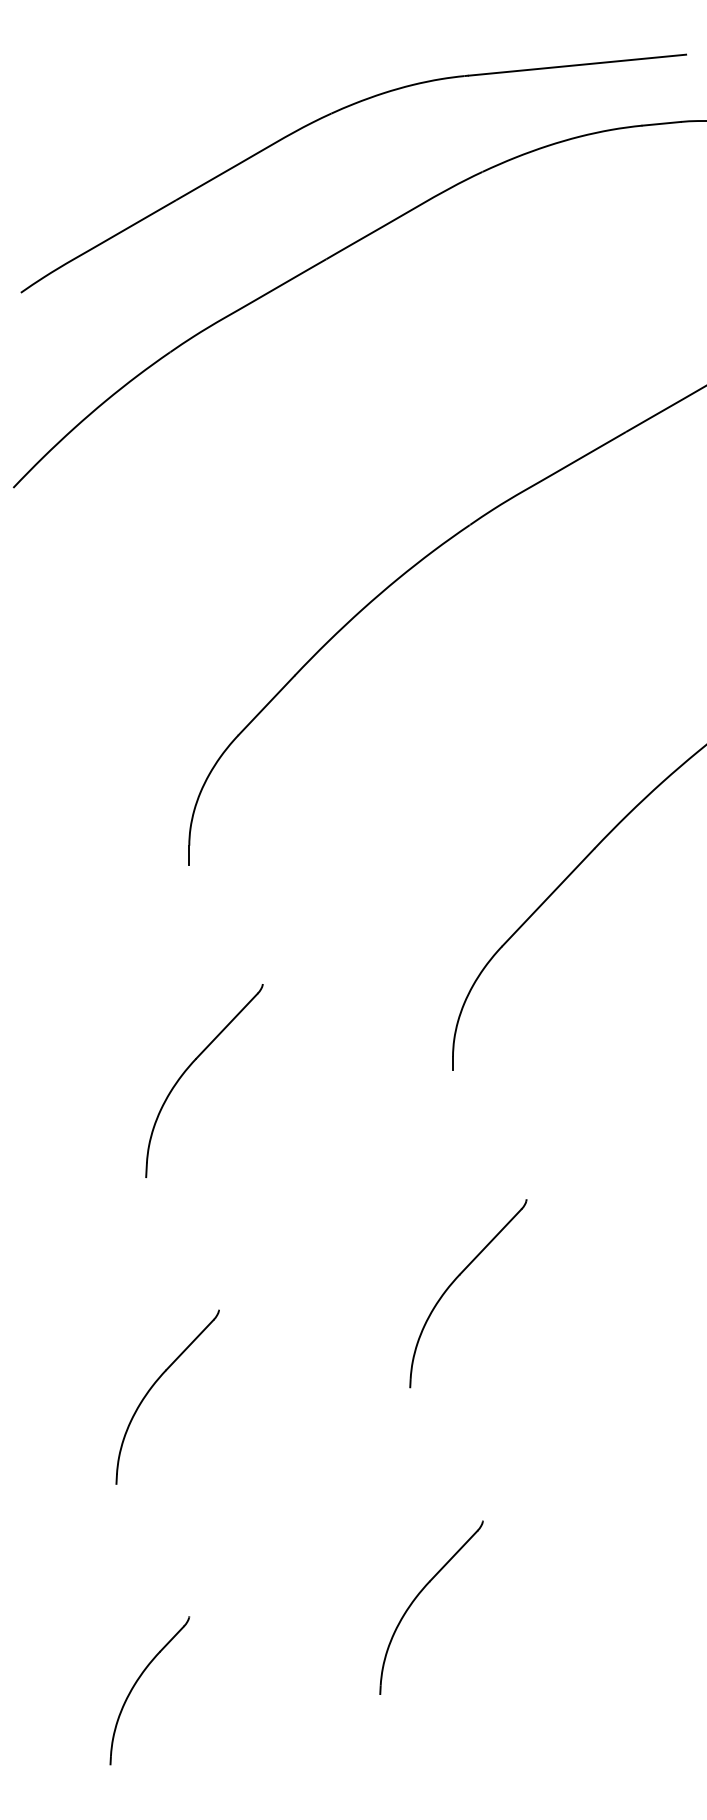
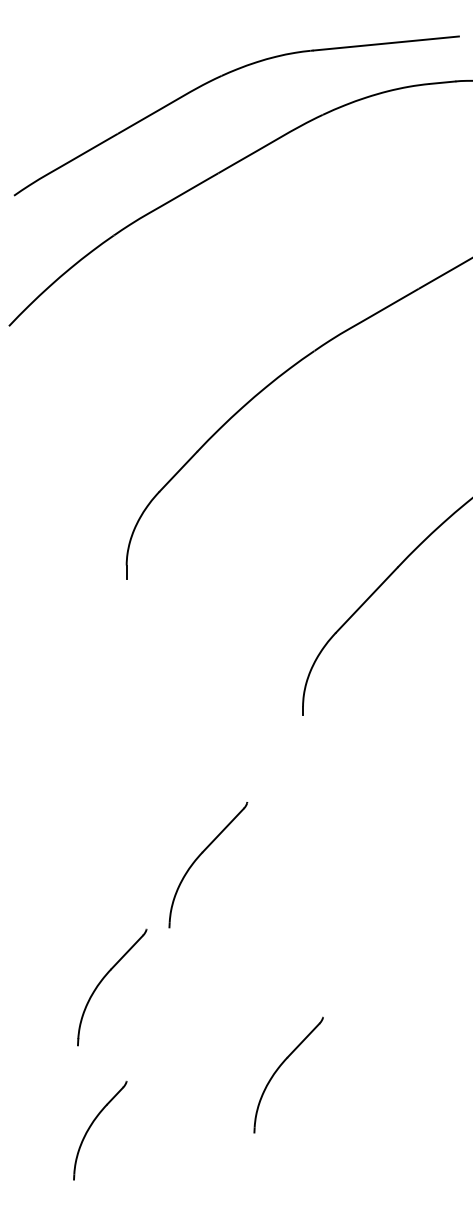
part: (187, 1071) -> (125, 716), removed
part: (456, 1280) -> (200, 856), moved
part: (153, 1388) -> (102, 981), moved

